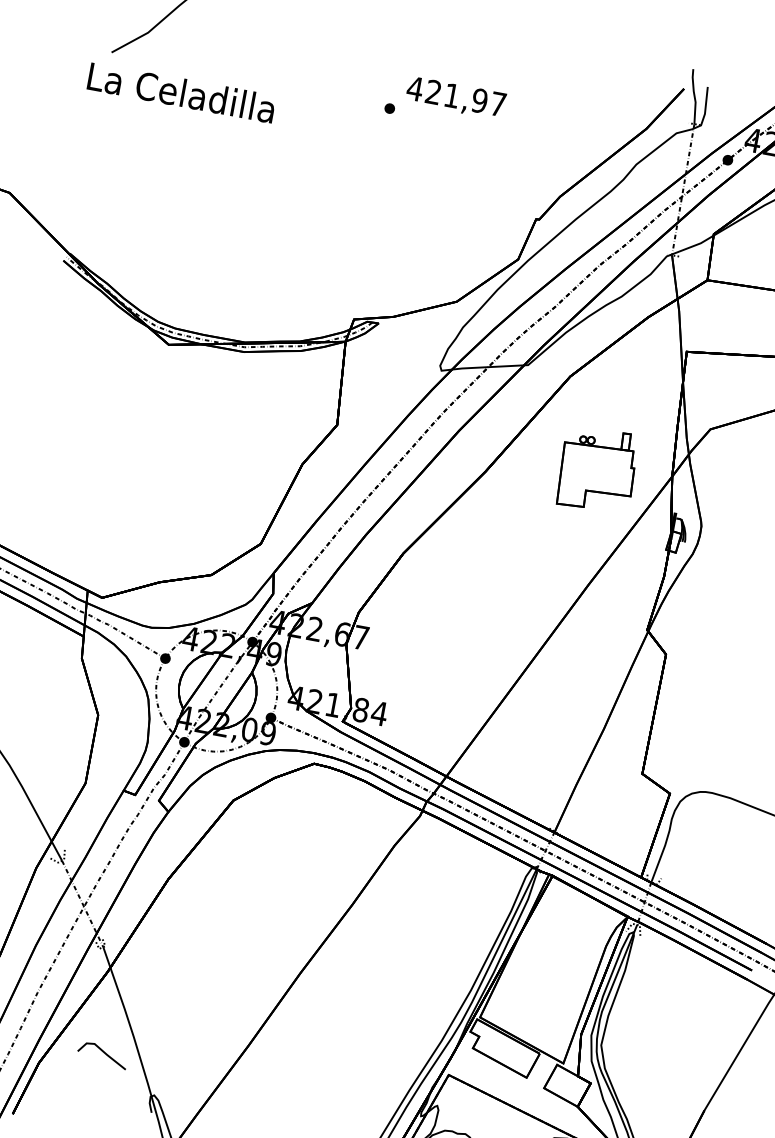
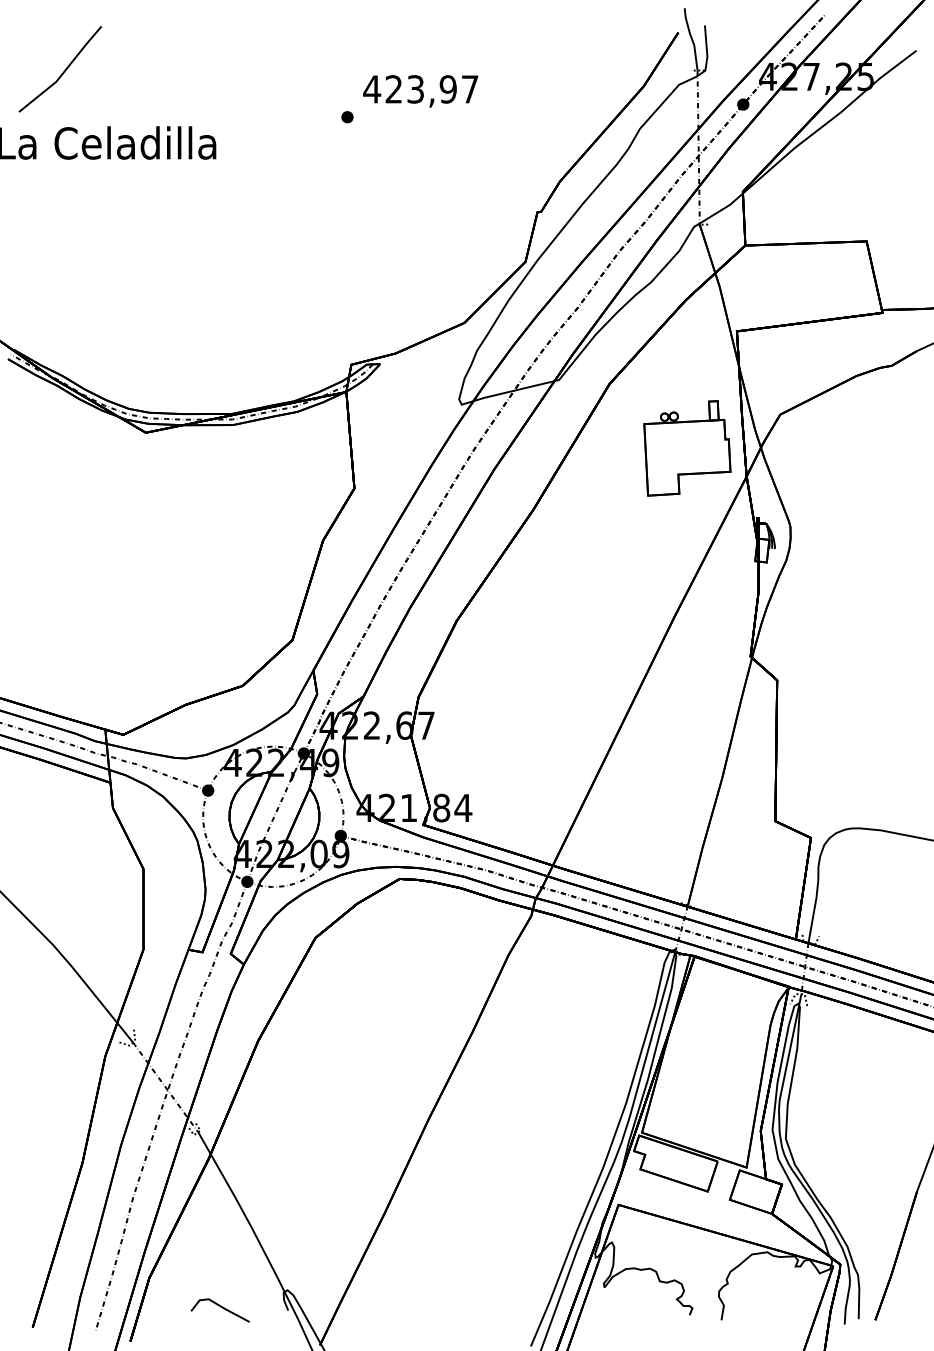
text: (451, 95) -> (415, 89), 421,97 -> 423,97
part: (597, 469) -> (687, 448), moved
line: (103, 1052) -> (220, 1307), moved

